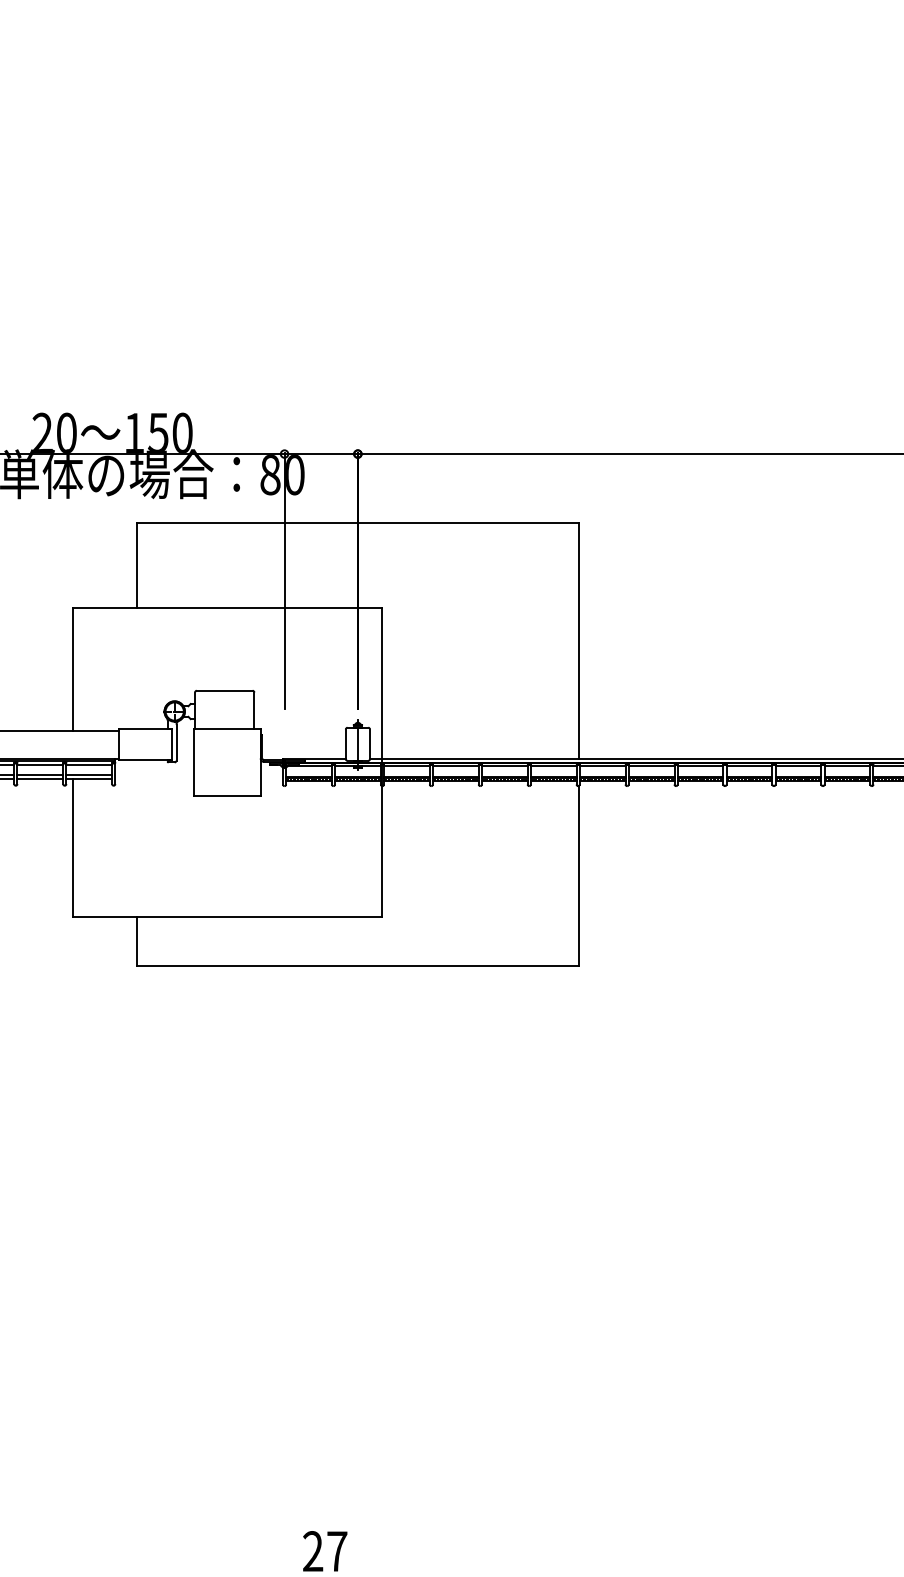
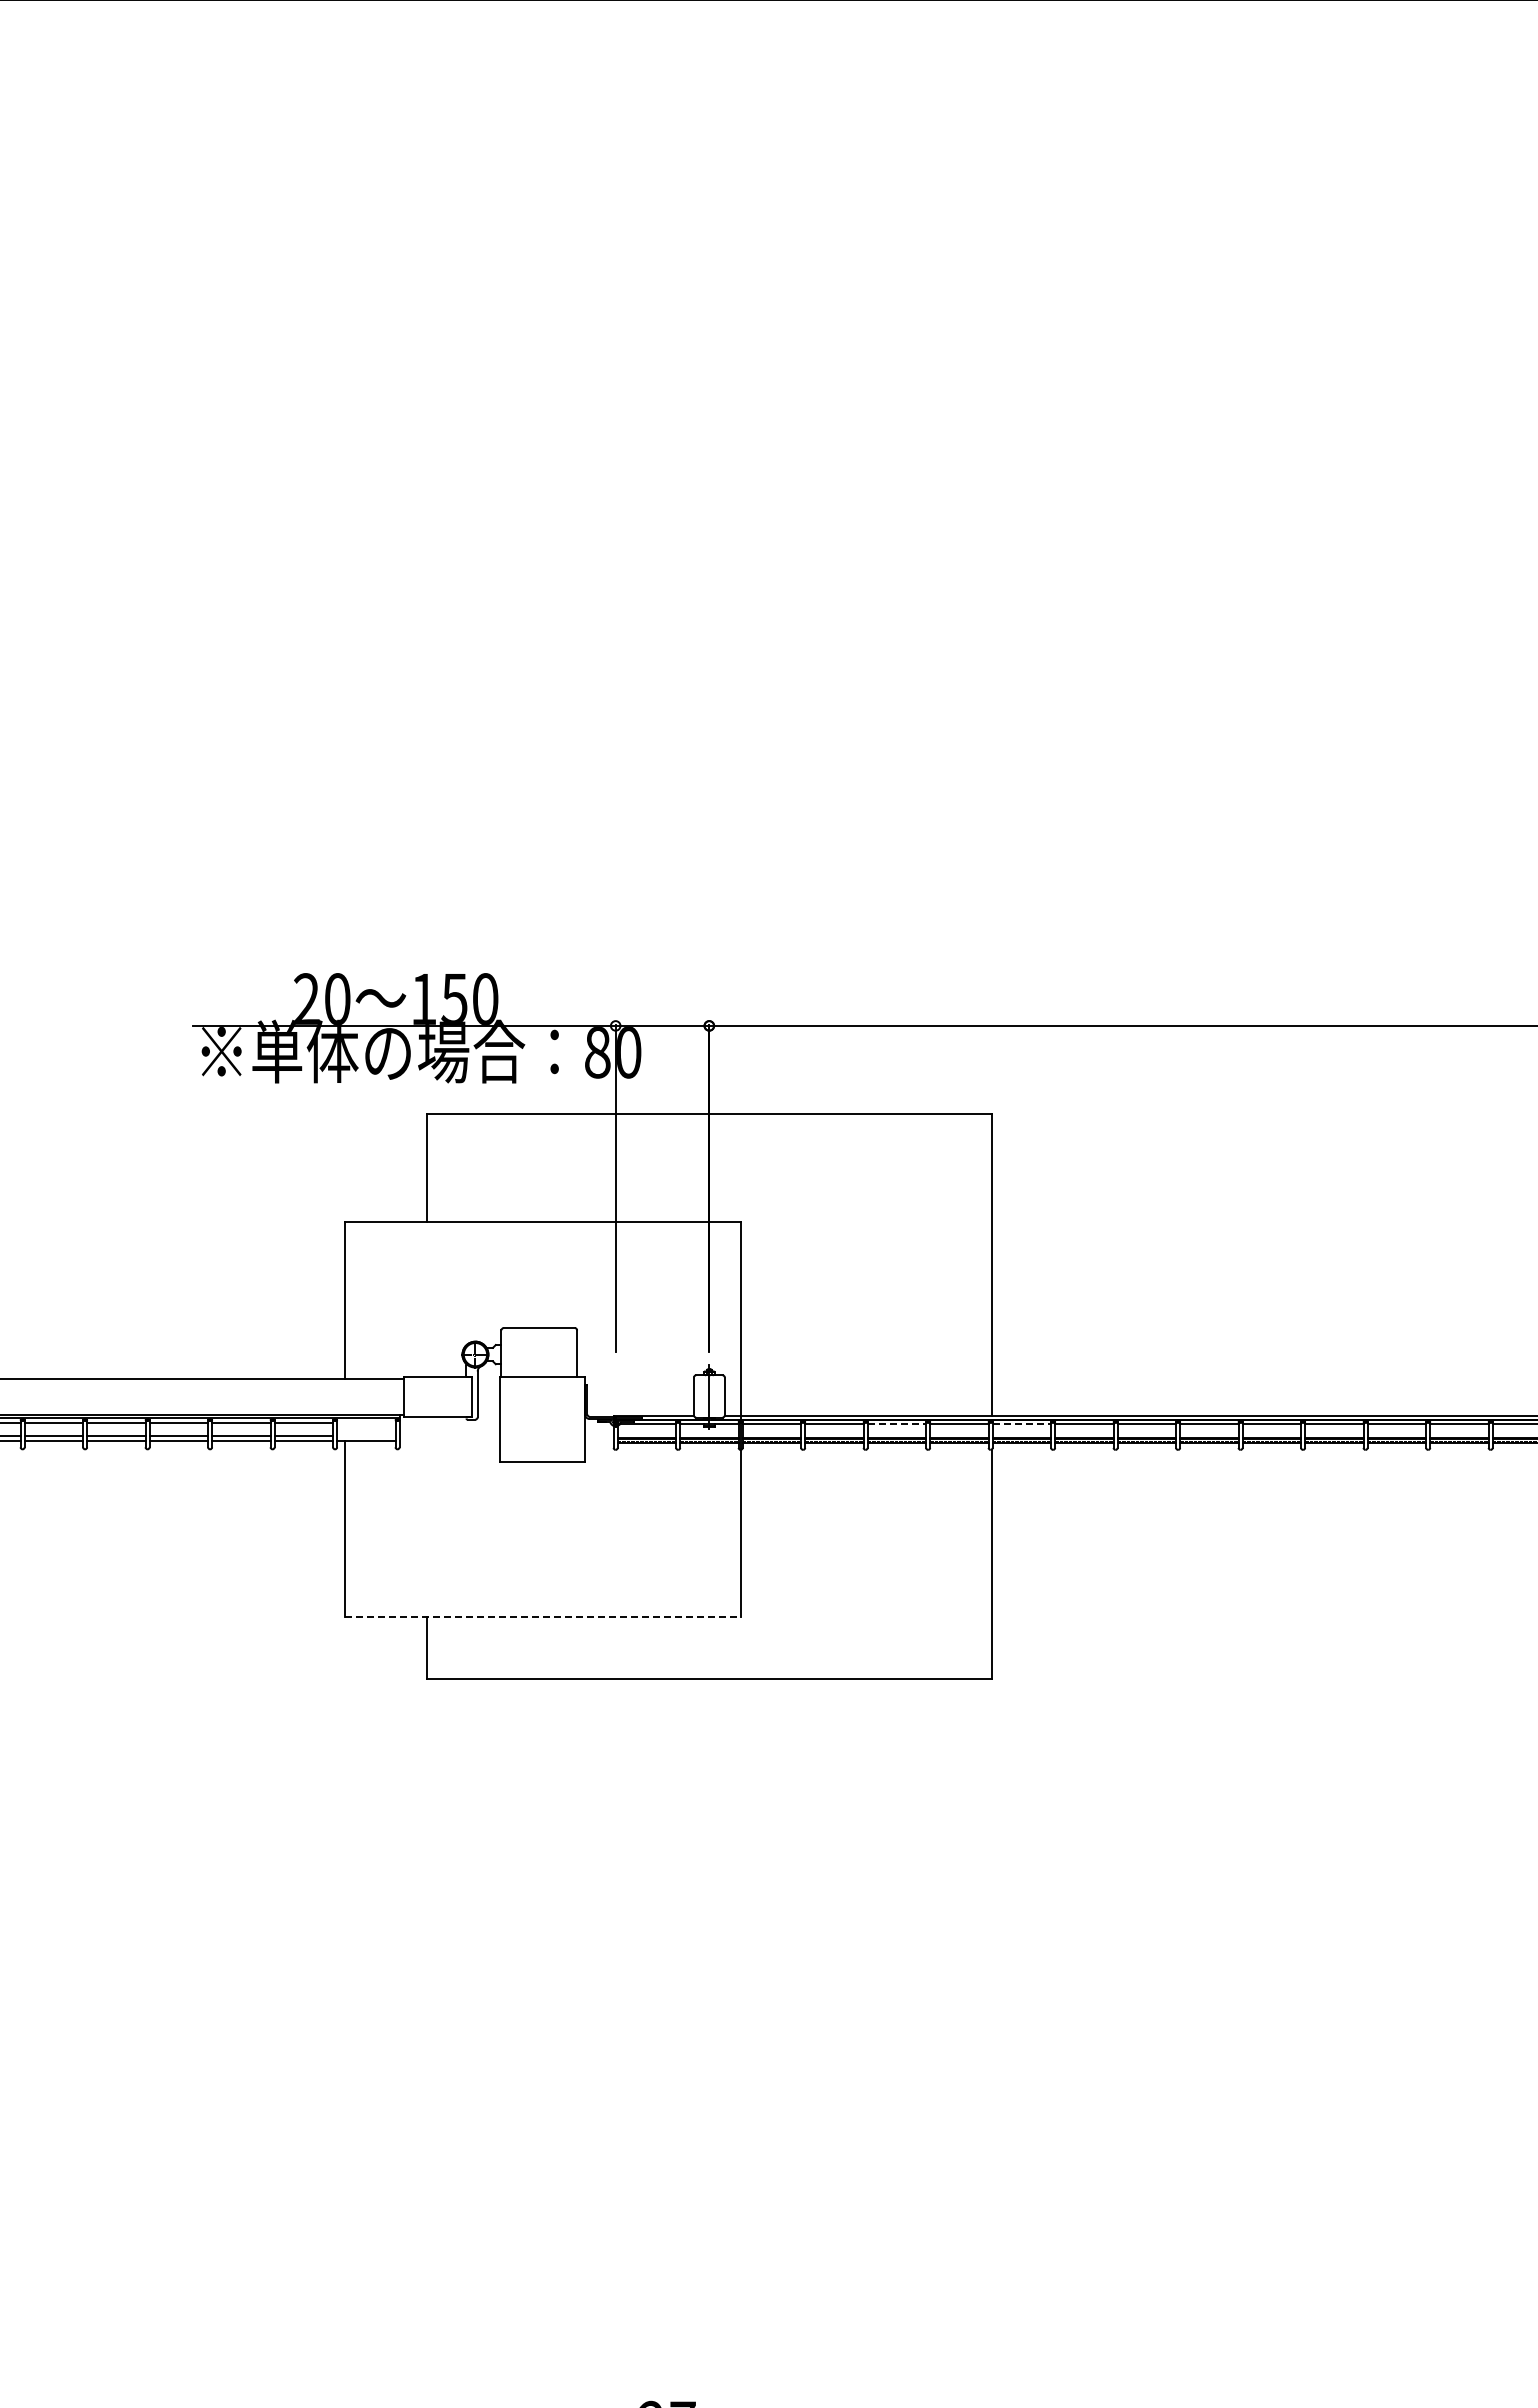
line: (89, 764) -> (366, 1422), removed
line: (505, 766) -> (897, 1424), solid -> dashed
line: (603, 766) -> (1022, 1424), solid -> dashed
line: (89, 774) -> (366, 1435), removed
line: (227, 917) -> (542, 1617), solid -> dashed

